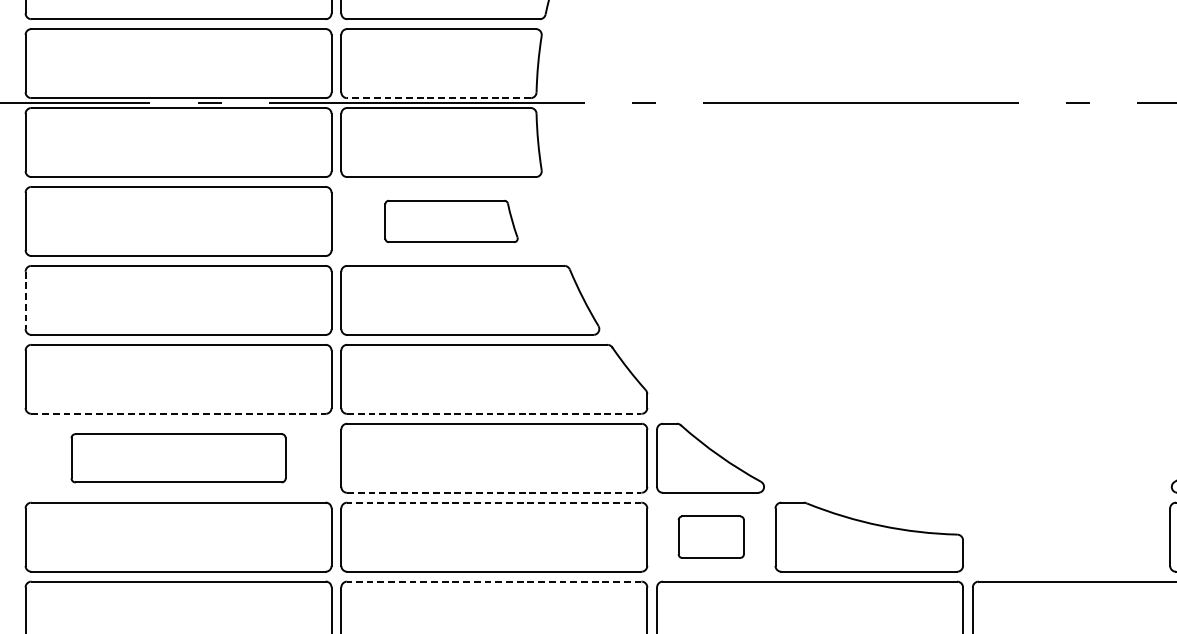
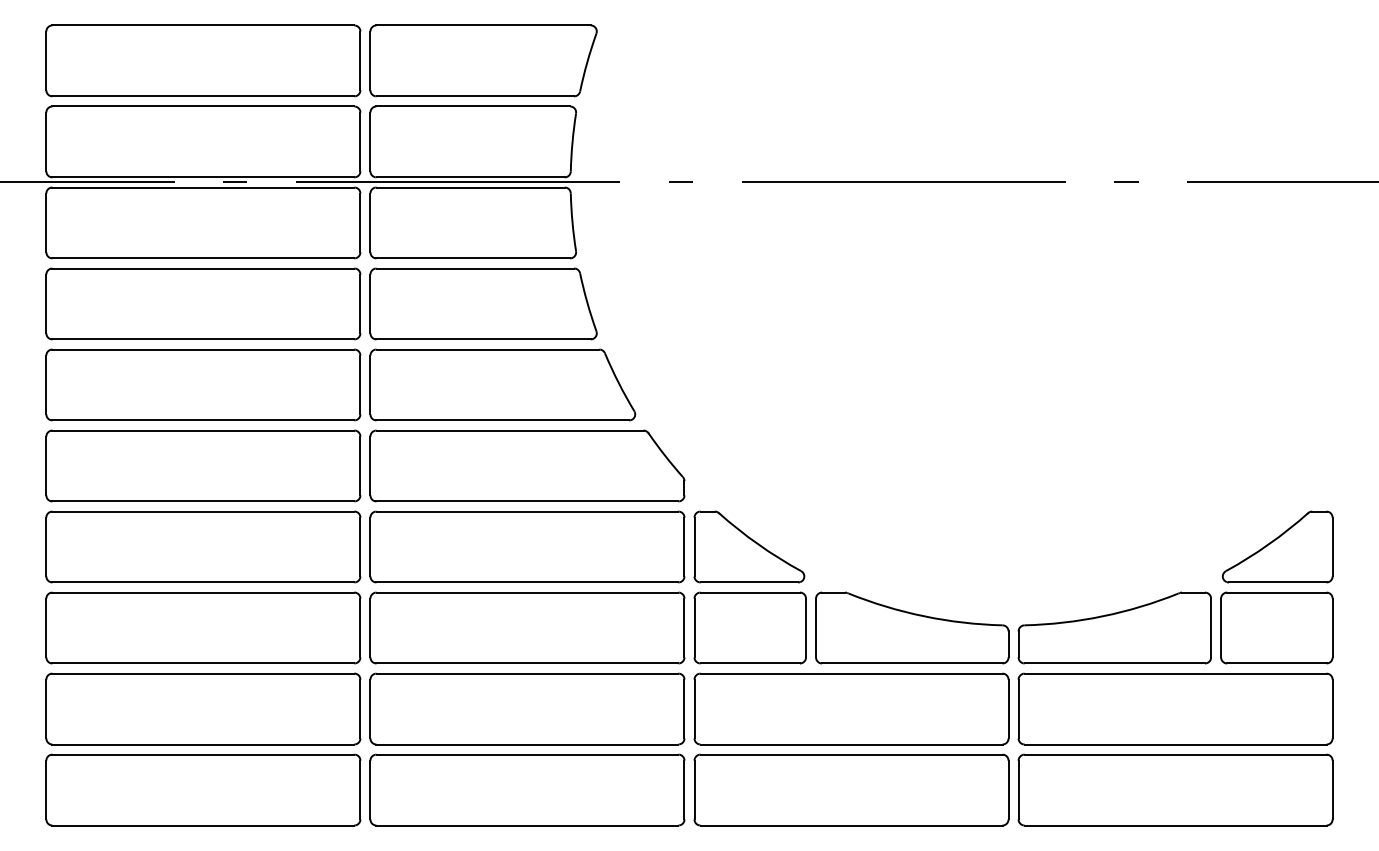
line: (438, 98) -> (470, 177), dashed -> solid
part: (451, 221) -> (483, 303), size x1.67
line: (25, 300) -> (46, 385), dashed -> solid
line: (178, 413) -> (203, 501), dashed -> solid
line: (494, 413) -> (527, 501), dashed -> solid
part: (178, 457) -> (203, 546), size x1.43
line: (494, 492) -> (527, 582), dashed -> solid
line: (494, 502) -> (527, 592), dashed -> solid
part: (710, 536) -> (749, 627), size x1.67
part: (1066, 536) -> (1114, 627), added
line: (494, 581) -> (527, 673), dashed -> solid

